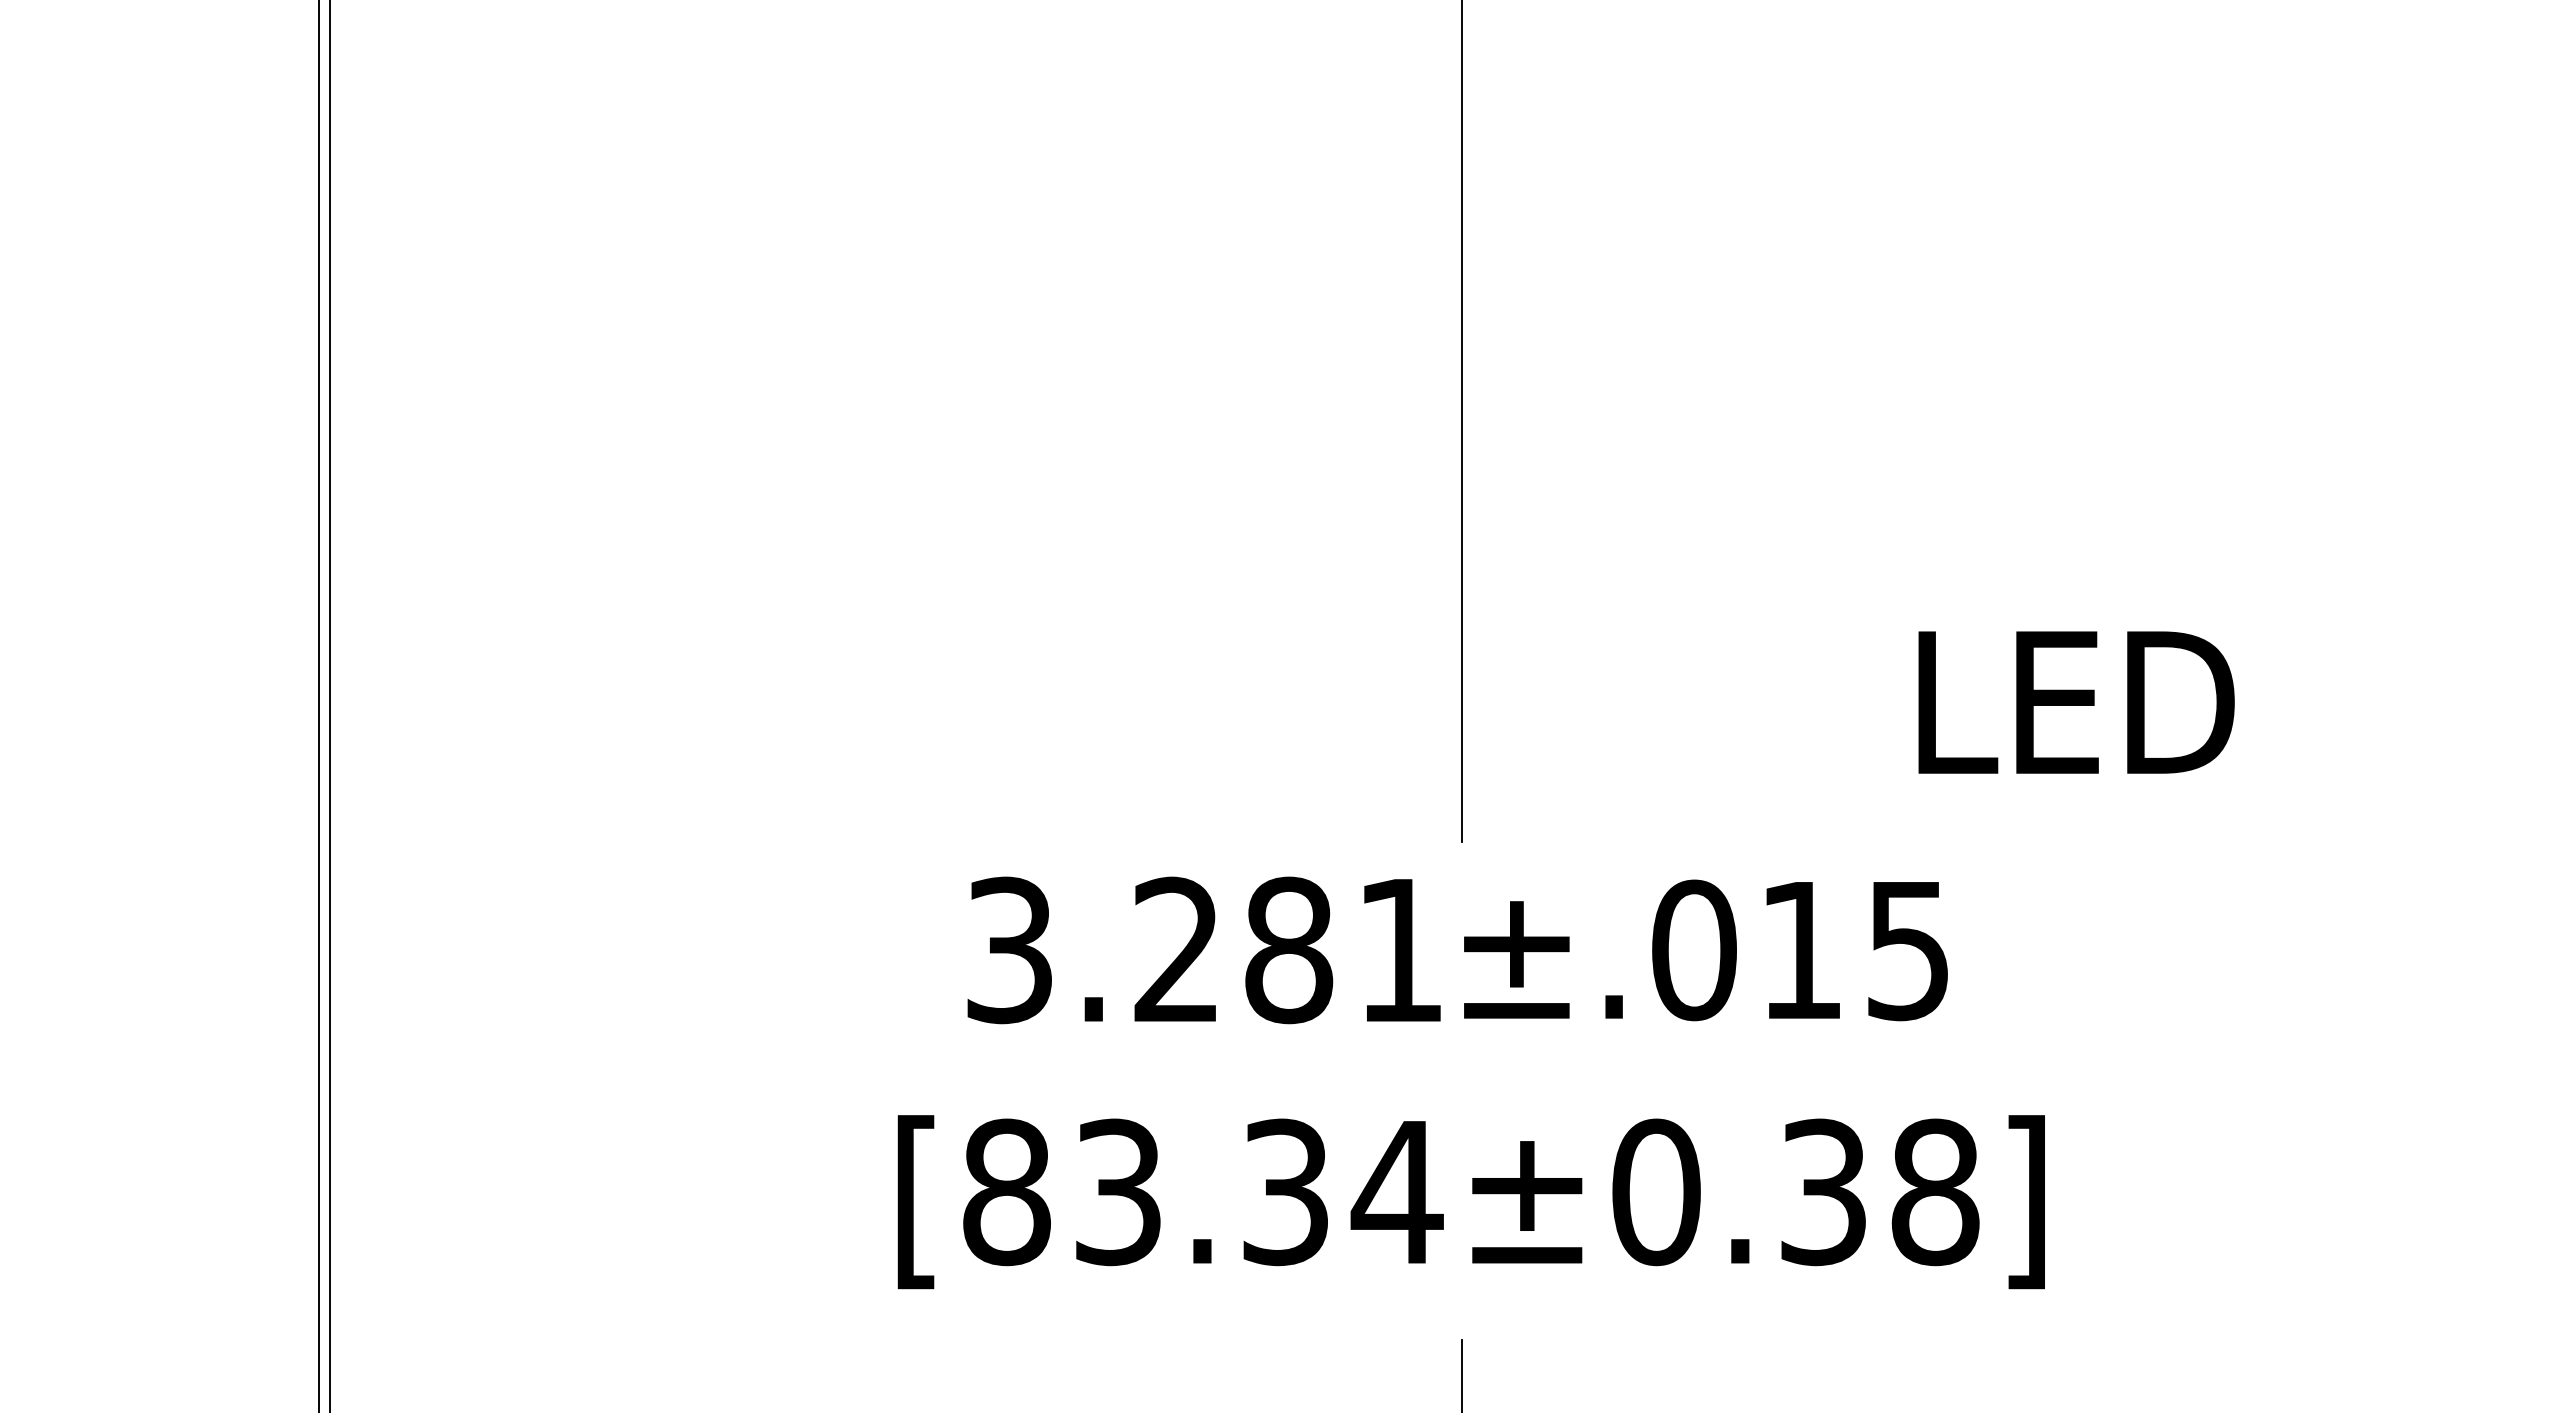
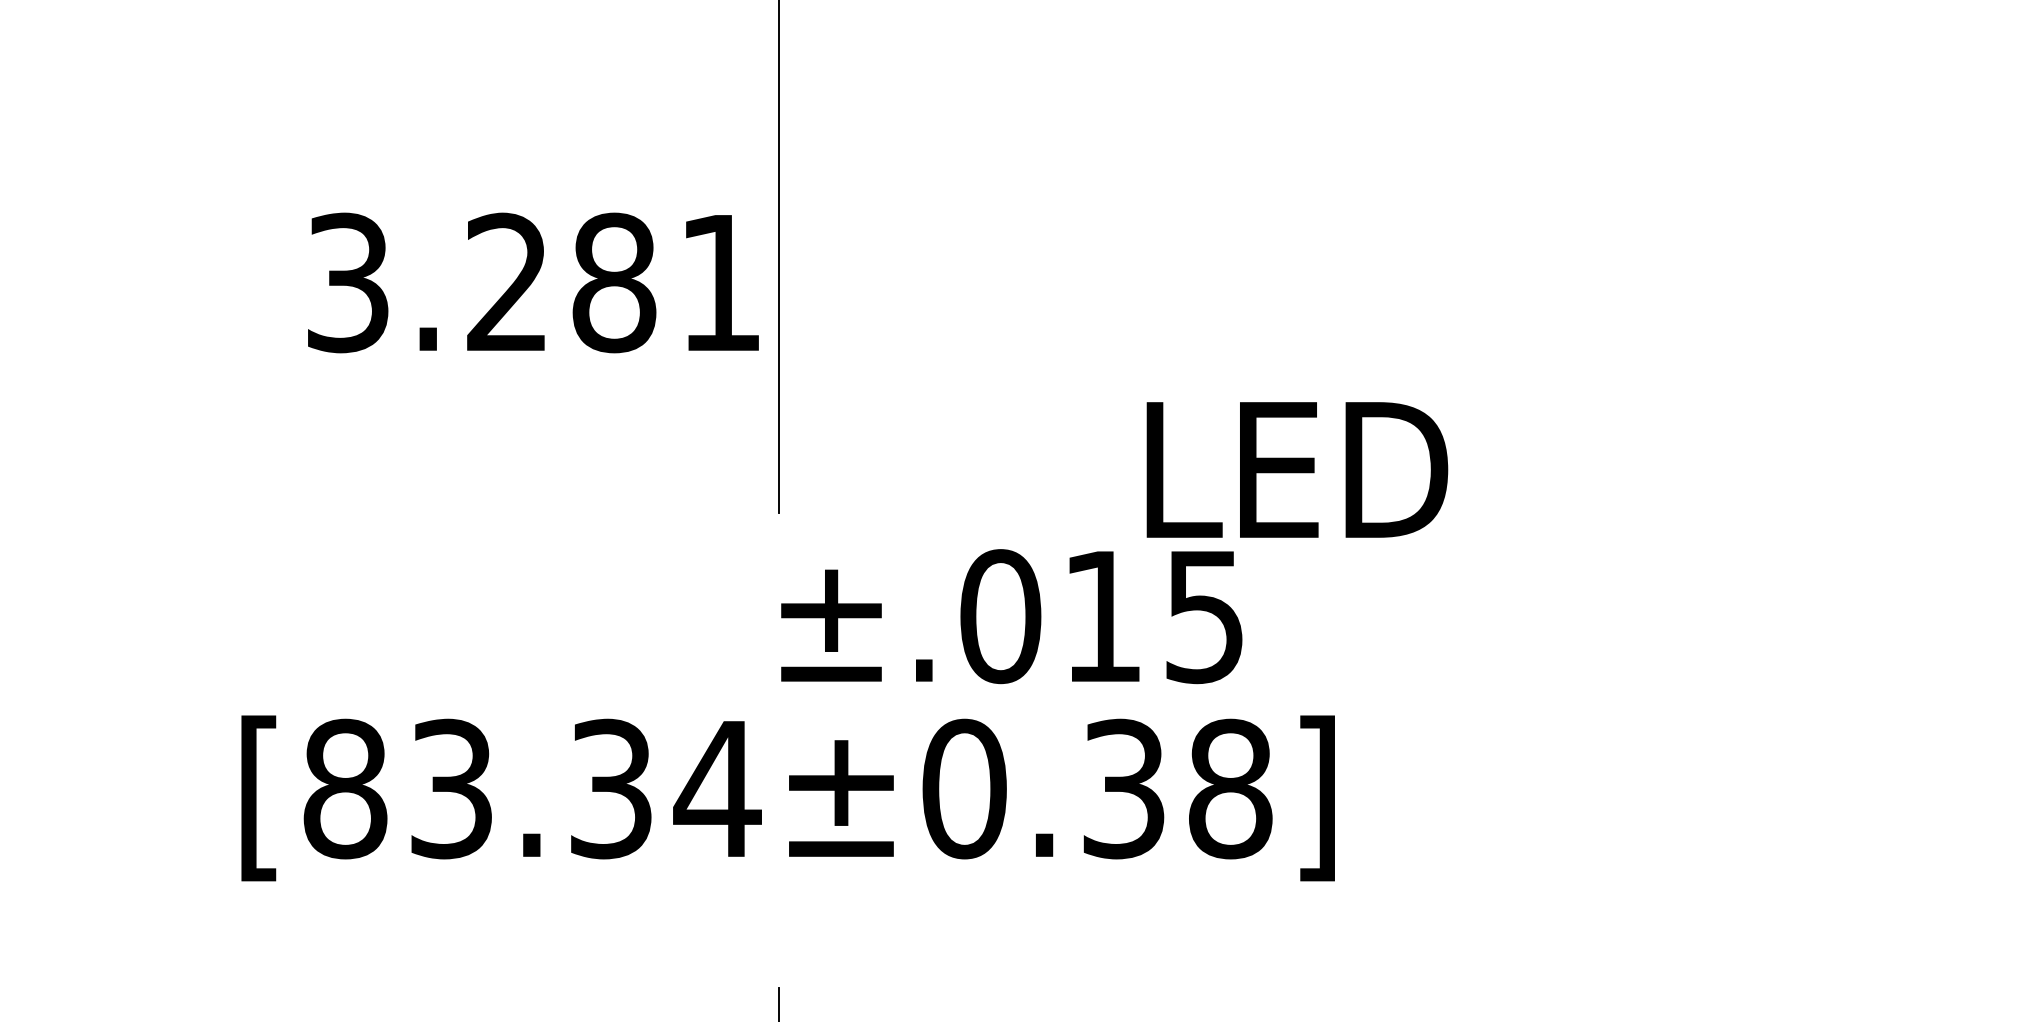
text: (2076, 702) -> (1297, 469), moved
text: (1203, 950) -> (532, 283), moved
text: (1470, 1202) -> (787, 798), moved

